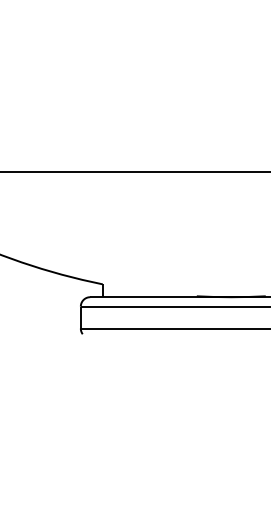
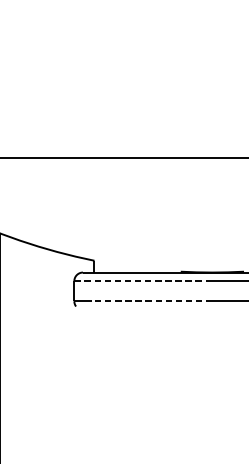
line: (156, 306) -> (143, 281), solid -> dashed
line: (165, 328) -> (152, 301), solid -> dashed

